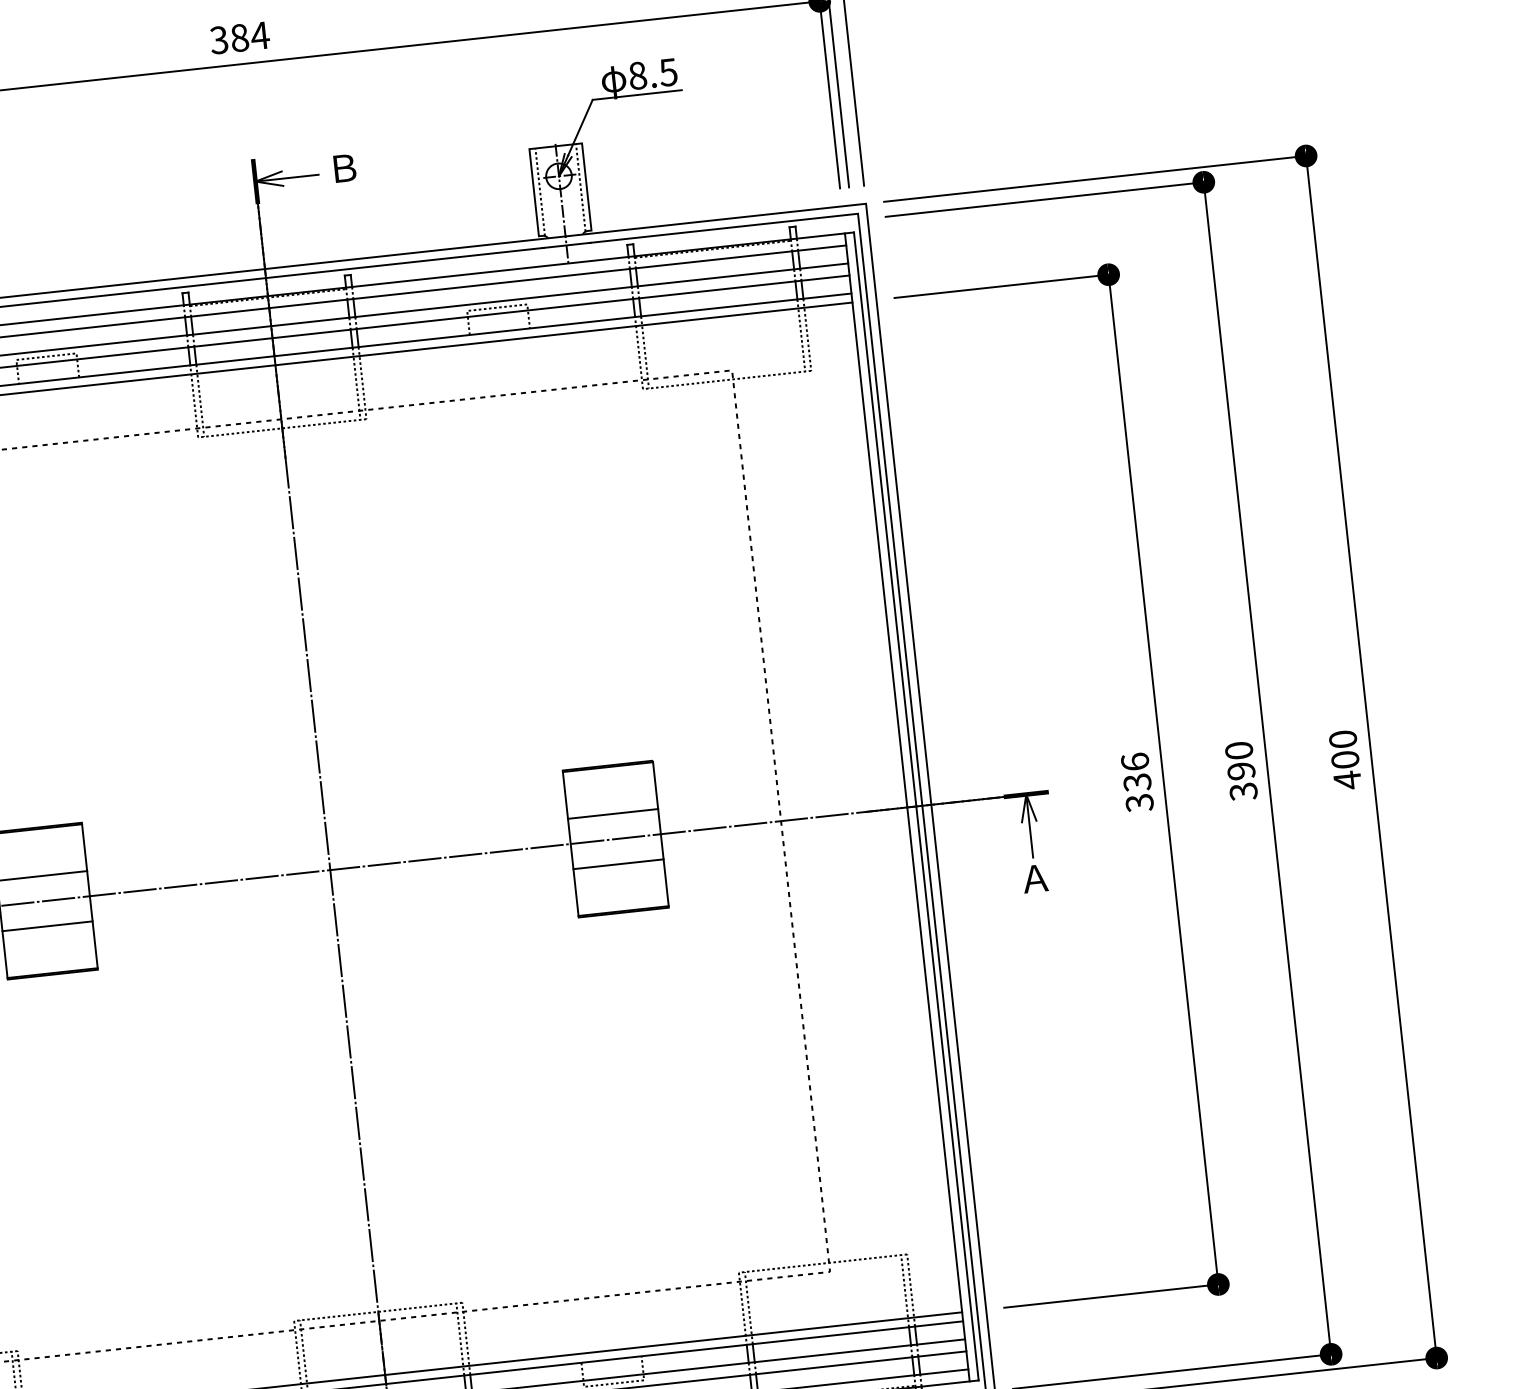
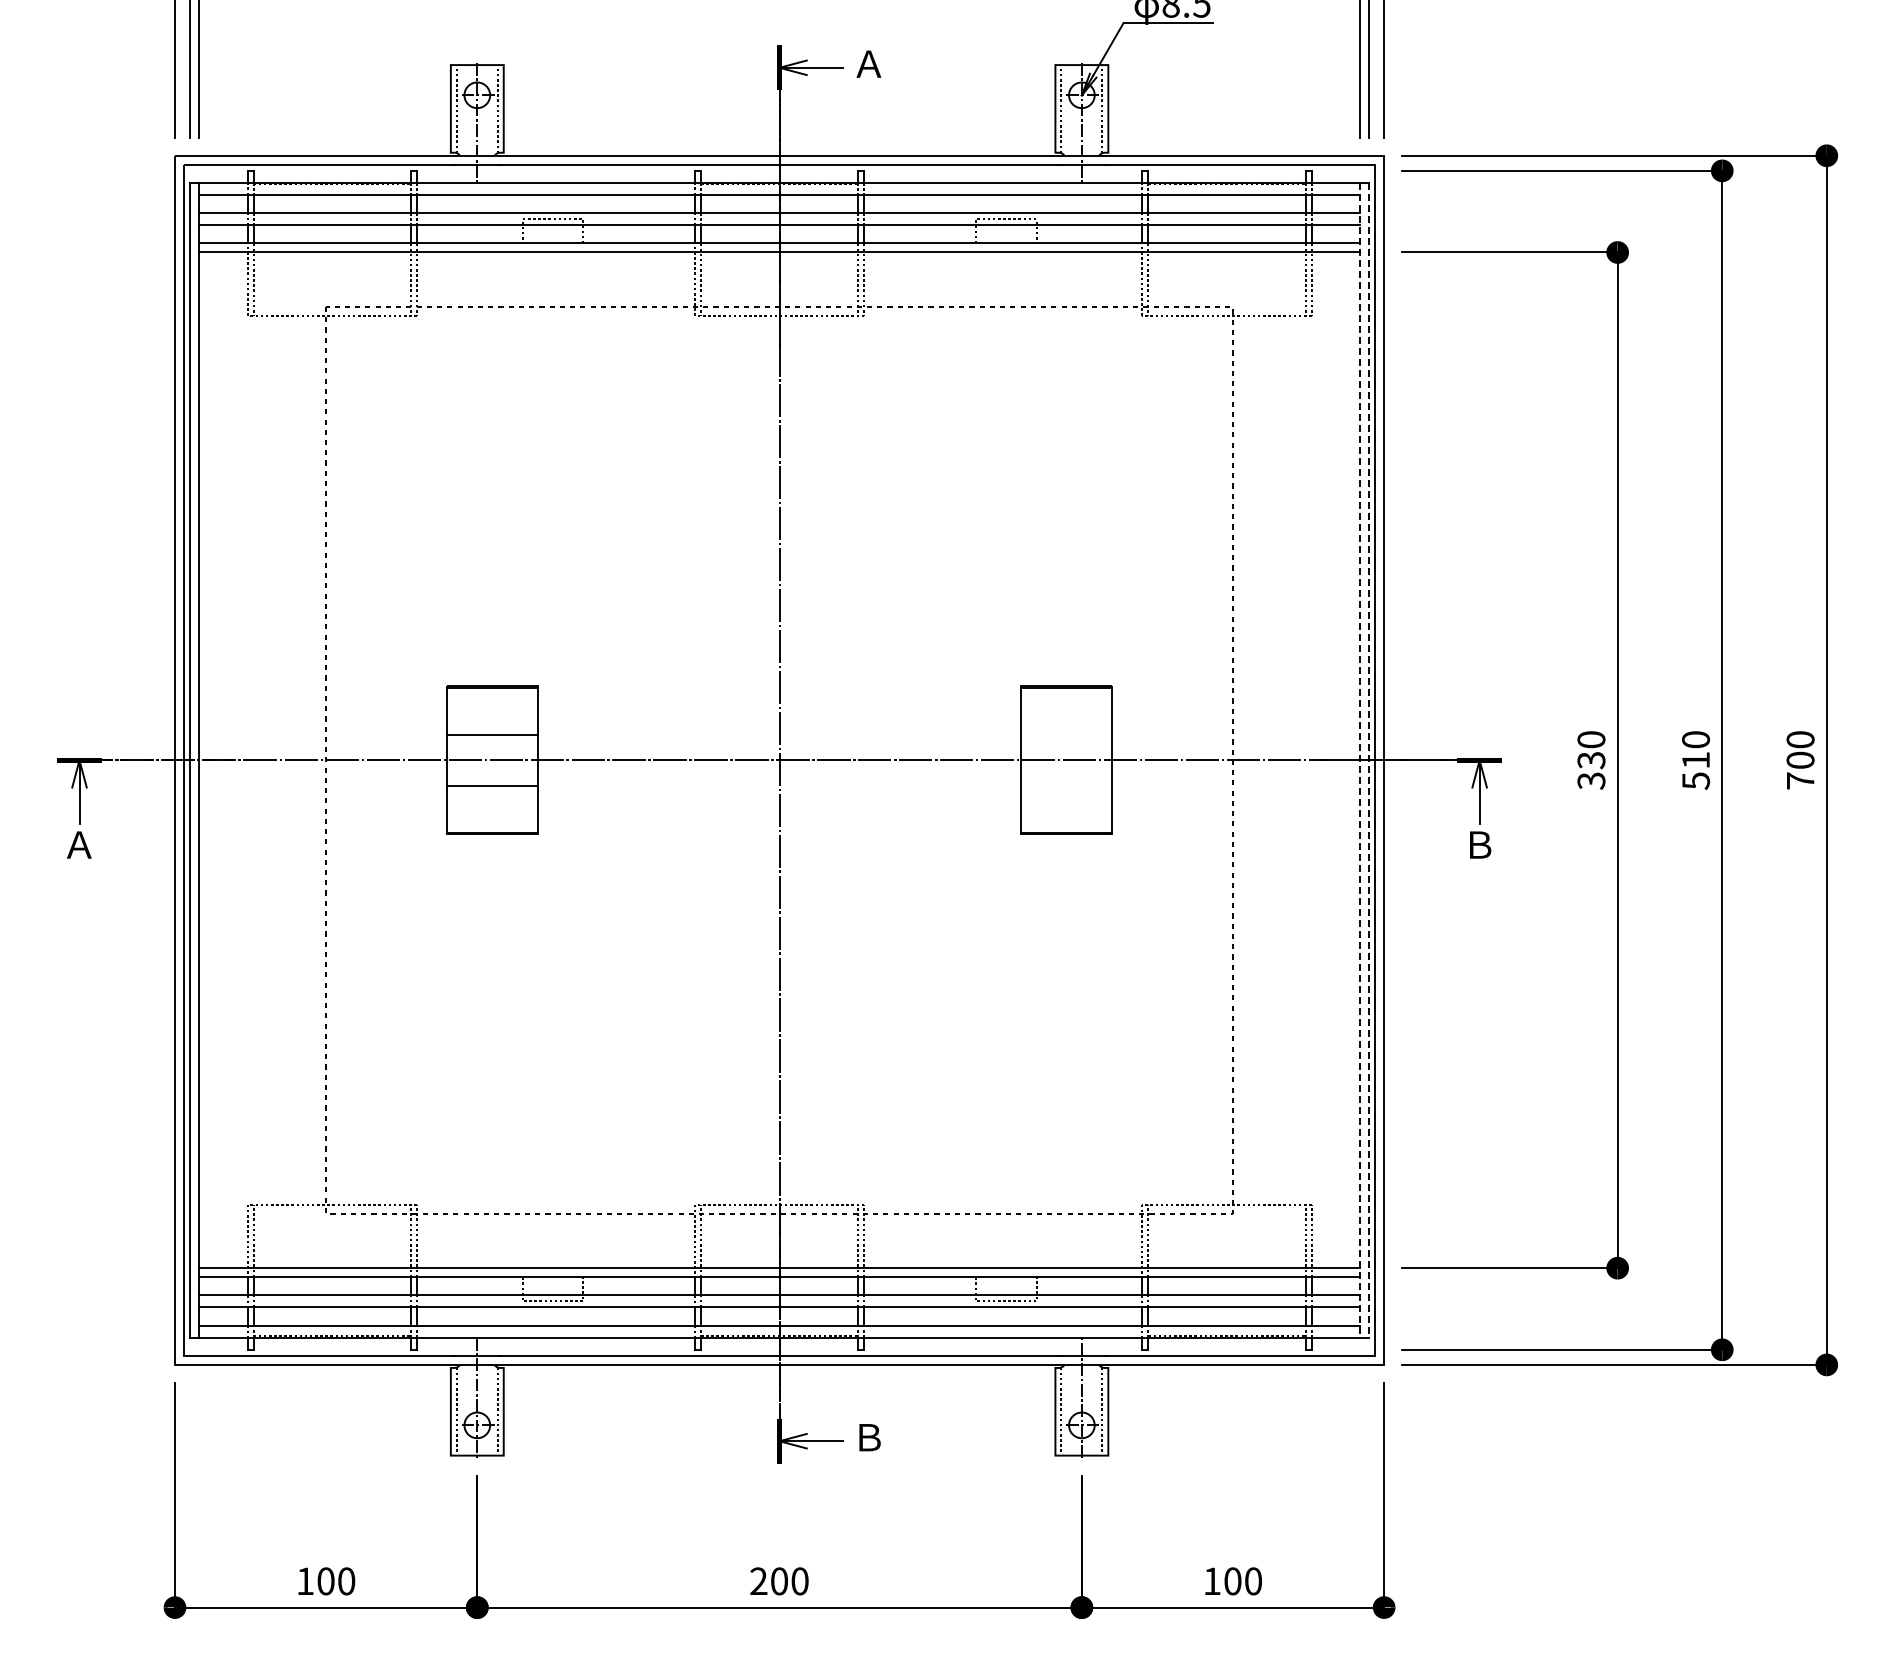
text: (343, 167) -> (868, 63), Ｂ -> Ａ
text: (1135, 761) -> (1591, 739), 336 -> 330
text: (1347, 779) -> (1800, 780), 400 -> 700
text: (1242, 781) -> (1696, 770), 390 -> 510
line: (916, 806) -> (1369, 760), solid -> dashed
line: (906, 807) -> (1359, 760), solid -> dashed
line: (612, 814) -> (1066, 735), removed
line: (618, 864) -> (1066, 785), removed
text: (1035, 878) -> (1479, 844), Ａ -> Ｂ

